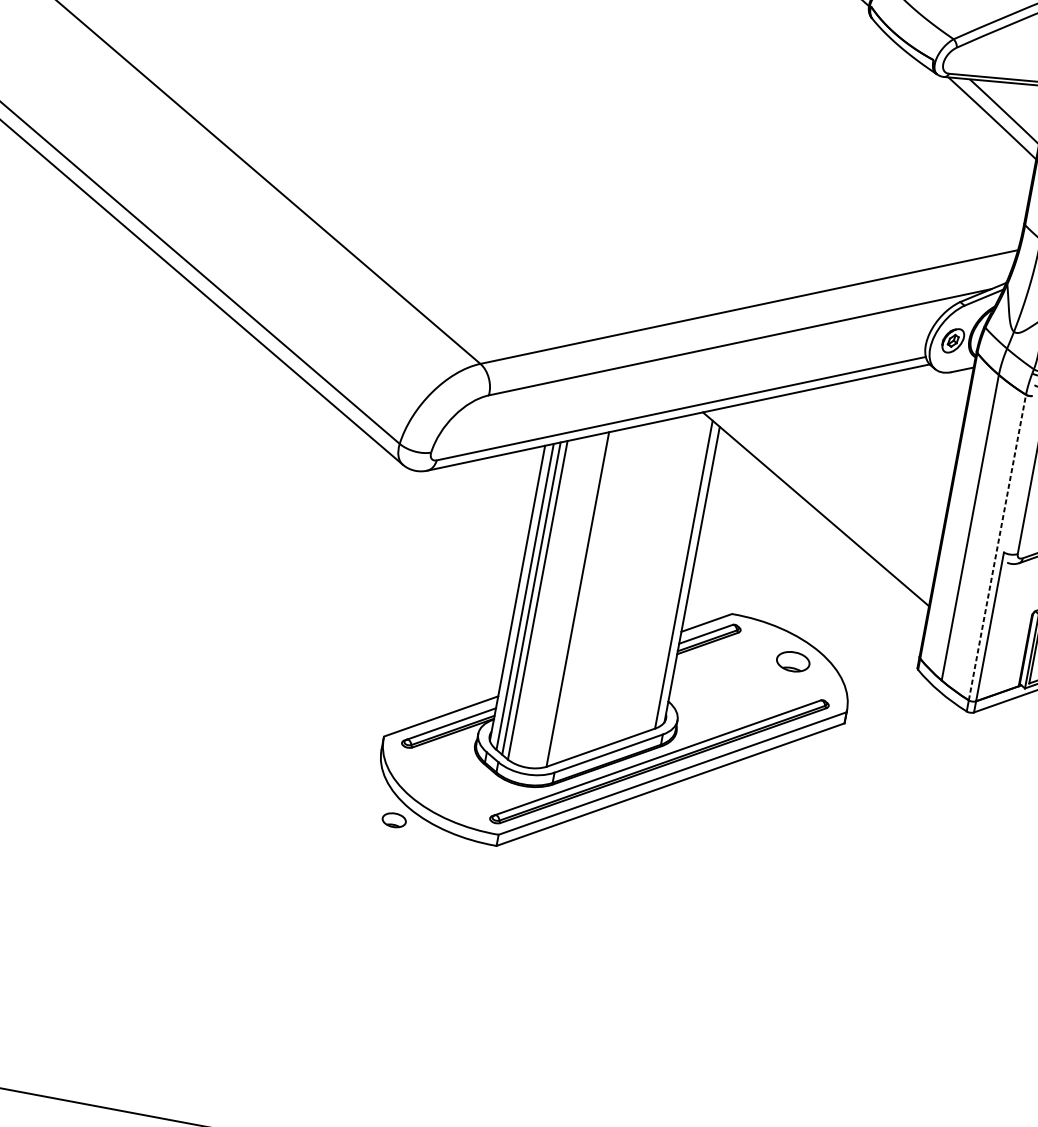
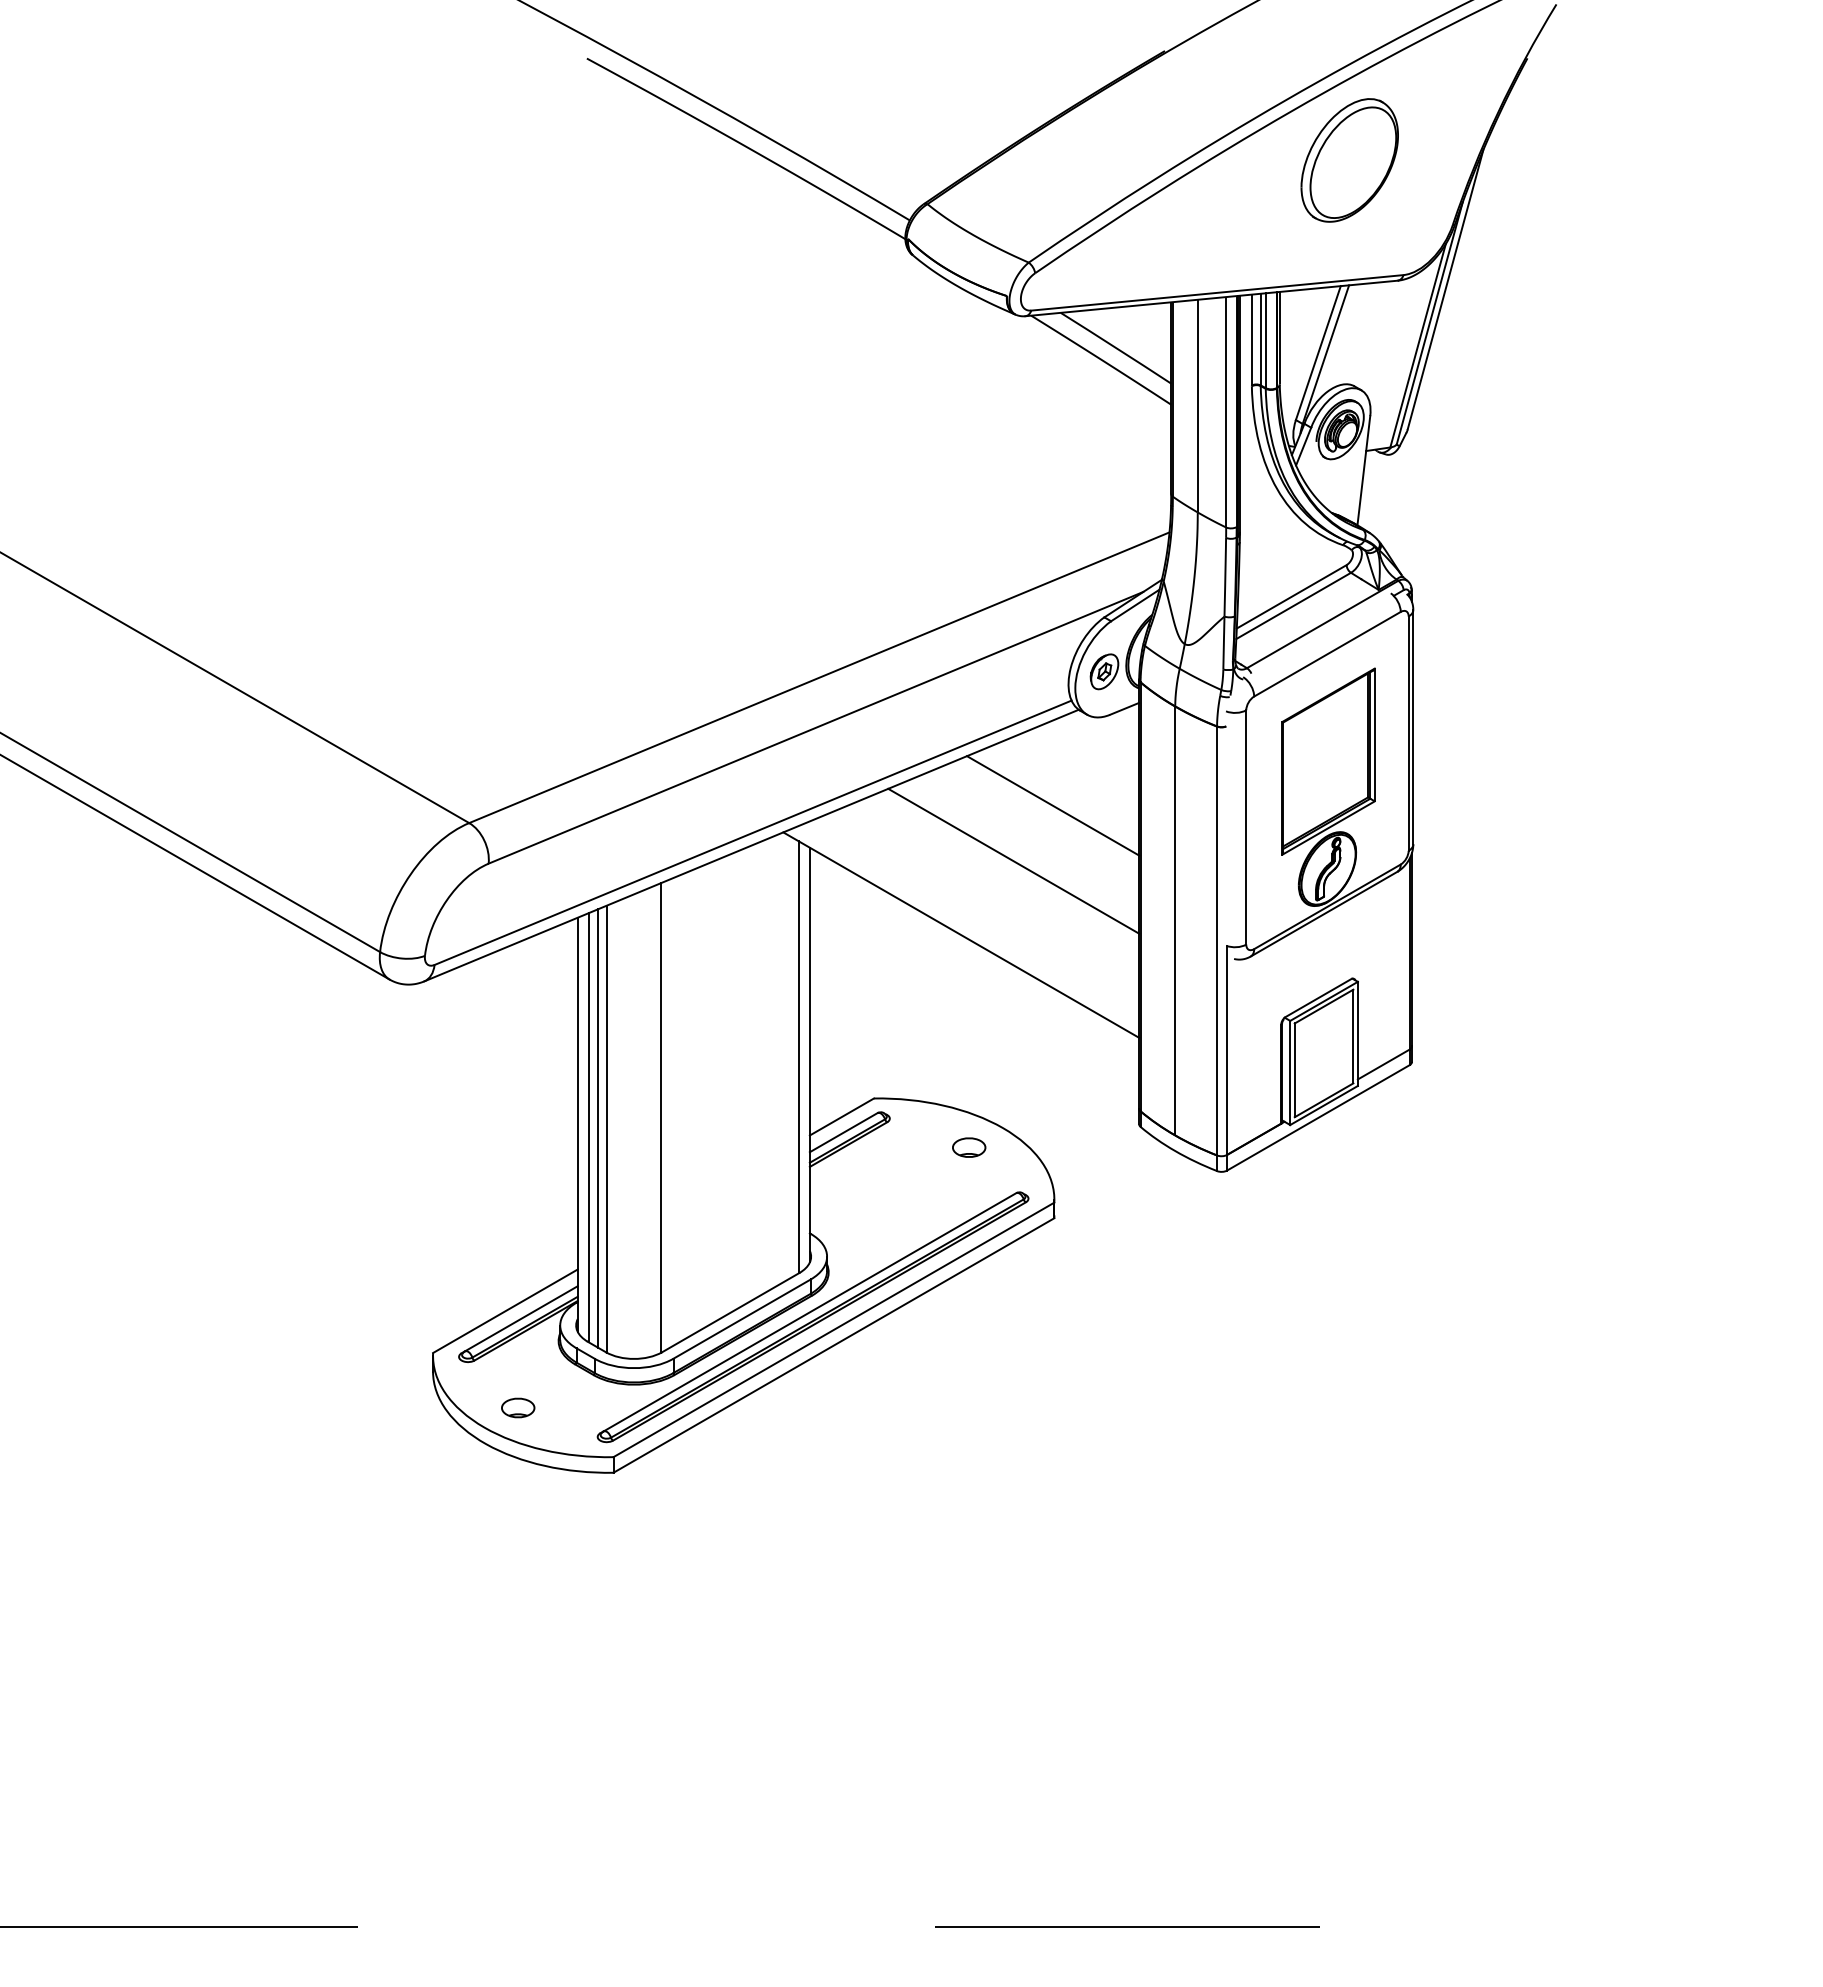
line: (898, 429) -> (1053, 805), added
line: (863, 463) -> (1013, 860), added
line: (997, 547) -> (1217, 940), dashed -> solid
part: (793, 661) -> (969, 1147), size x0.71
part: (394, 819) -> (518, 1407), moved

